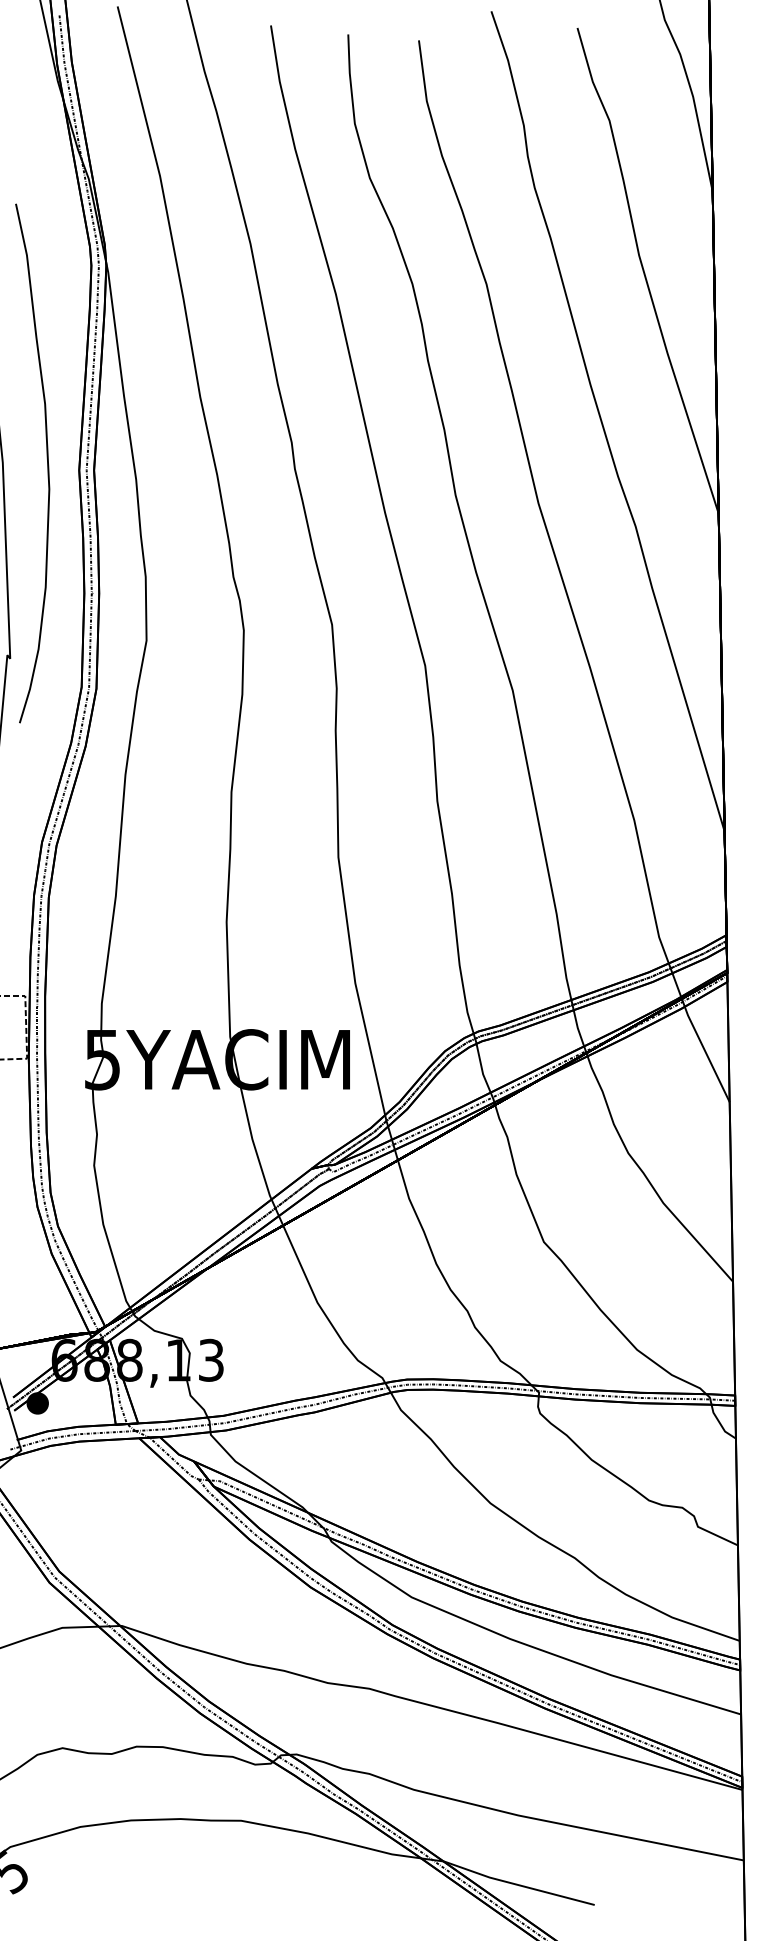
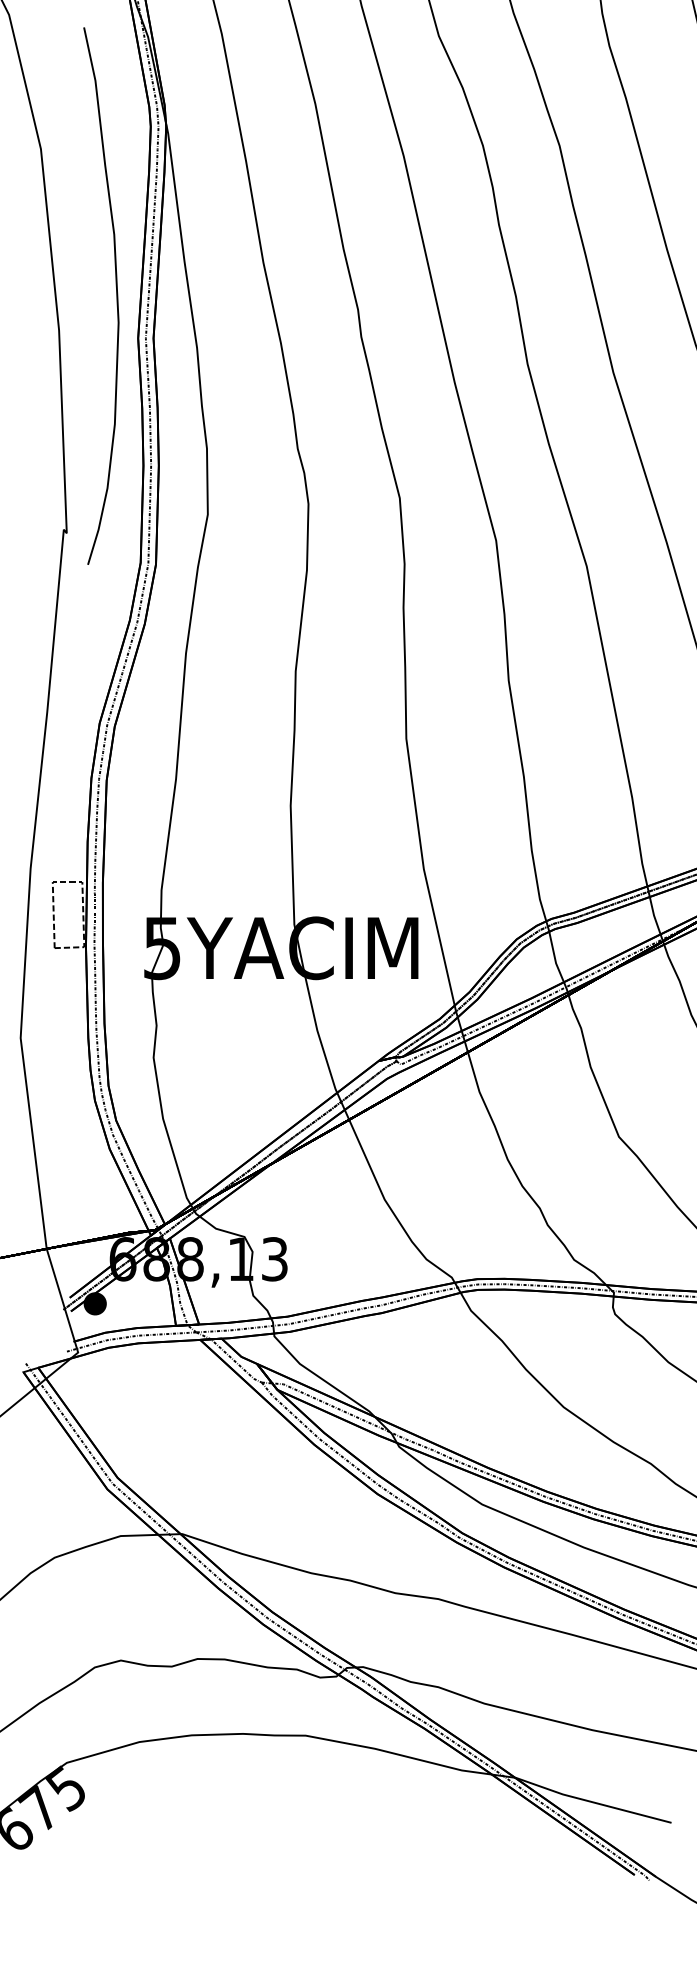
curve: (46, 458) -> (115, 290), moved

